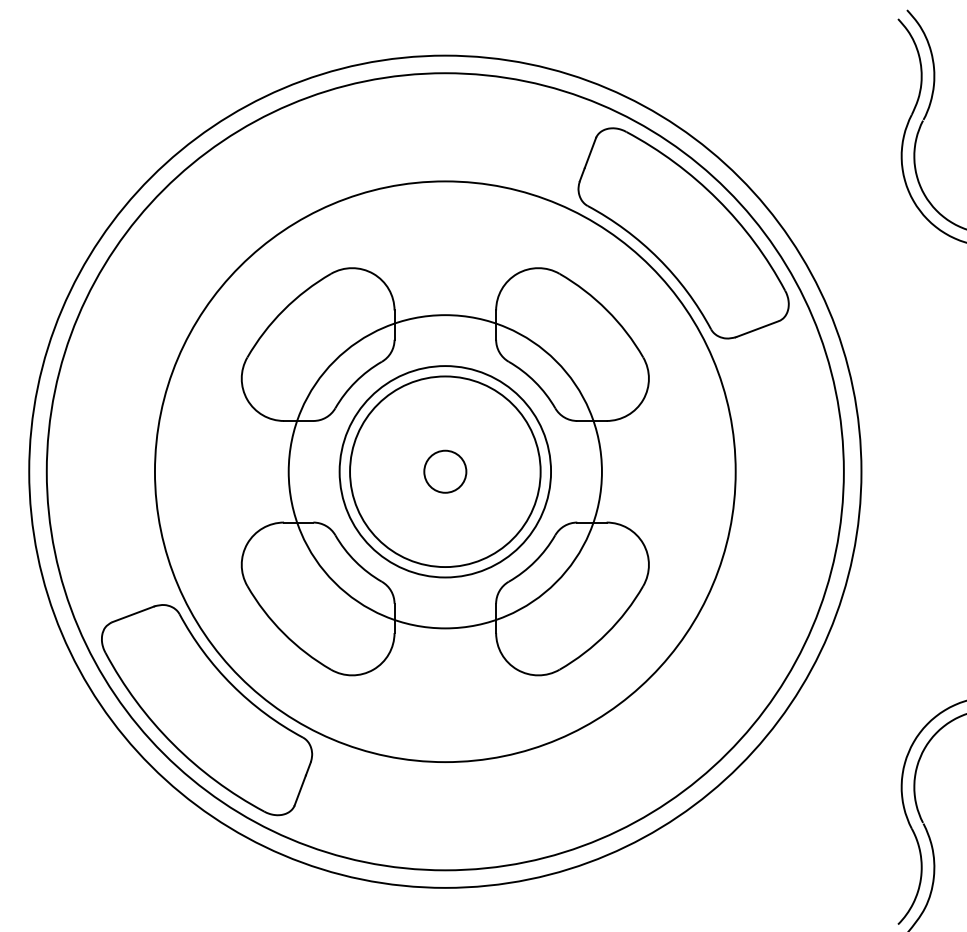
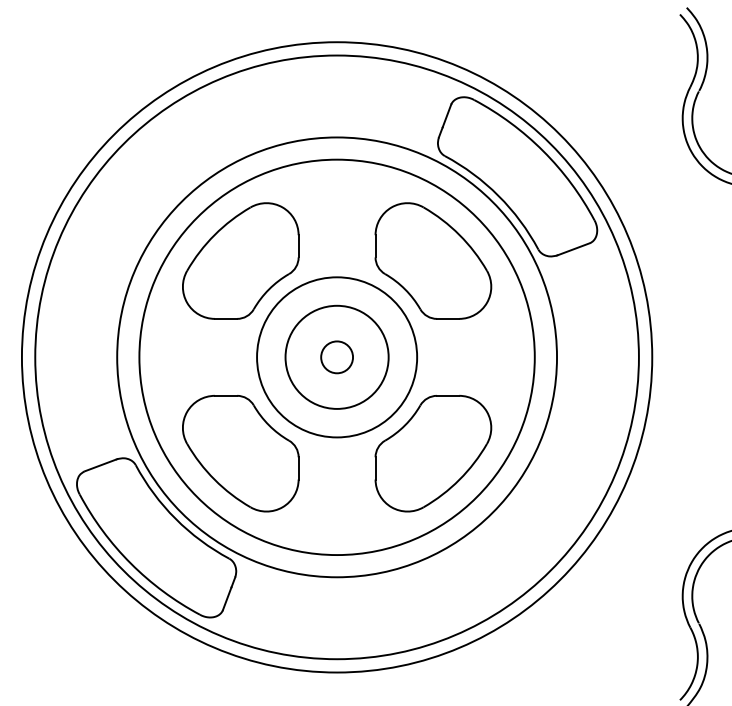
circle: (444, 470) -> (336, 356), size x0.71
circle: (444, 471) -> (336, 357), size x1.67

